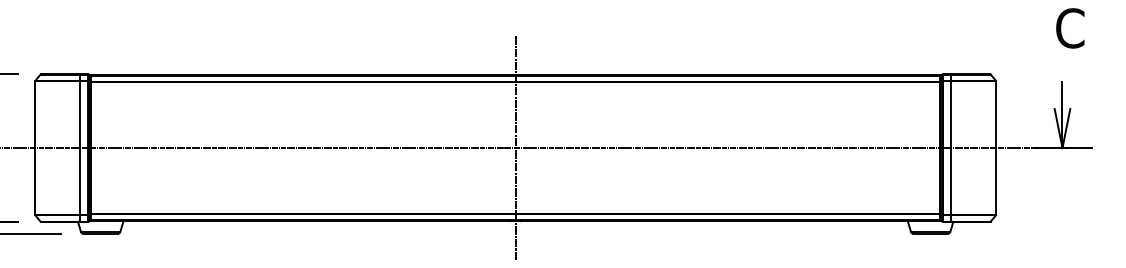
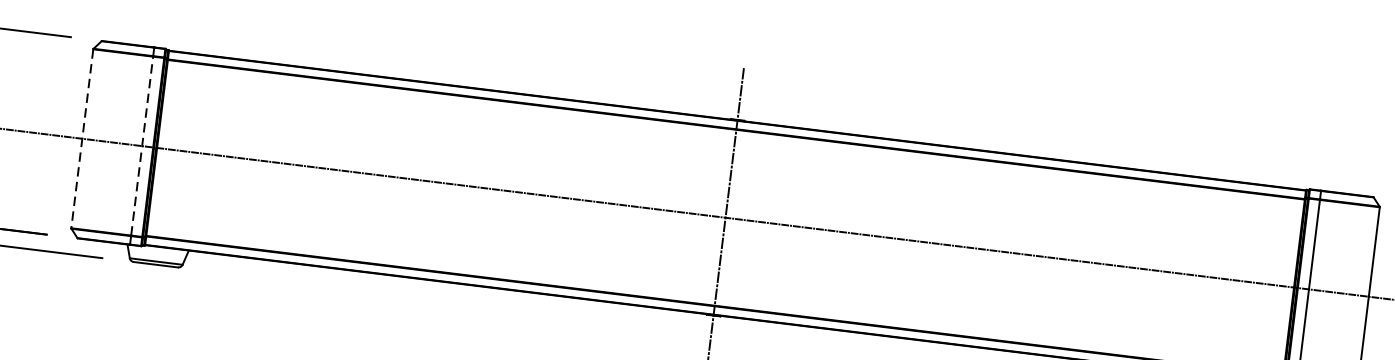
line: (35, 148) -> (82, 139), solid -> dashed
line: (79, 148) -> (141, 146), solid -> dashed

